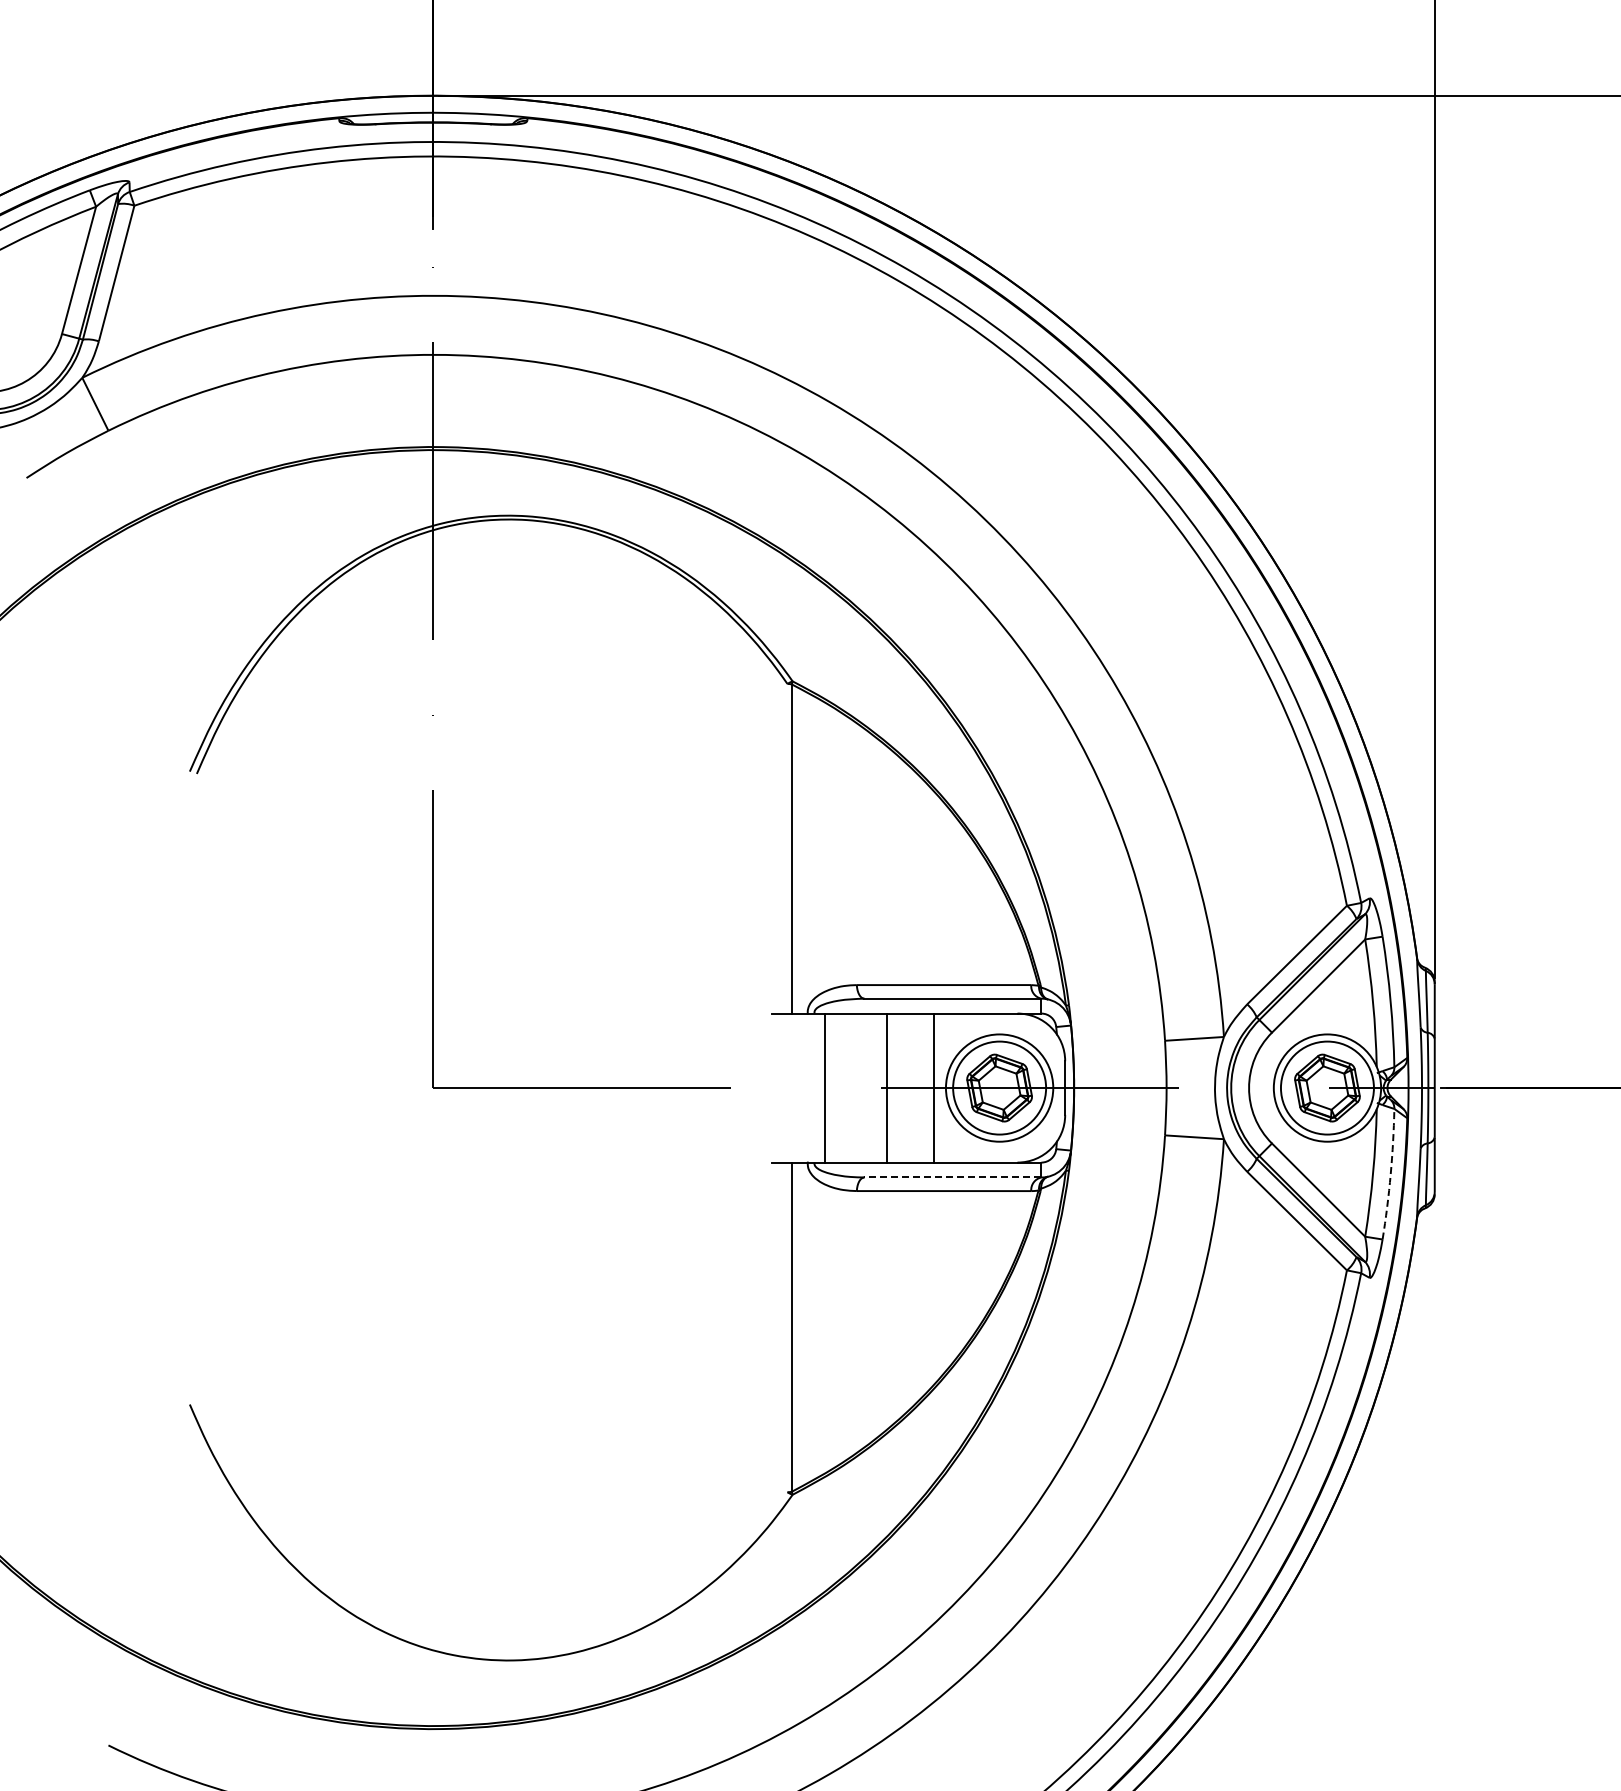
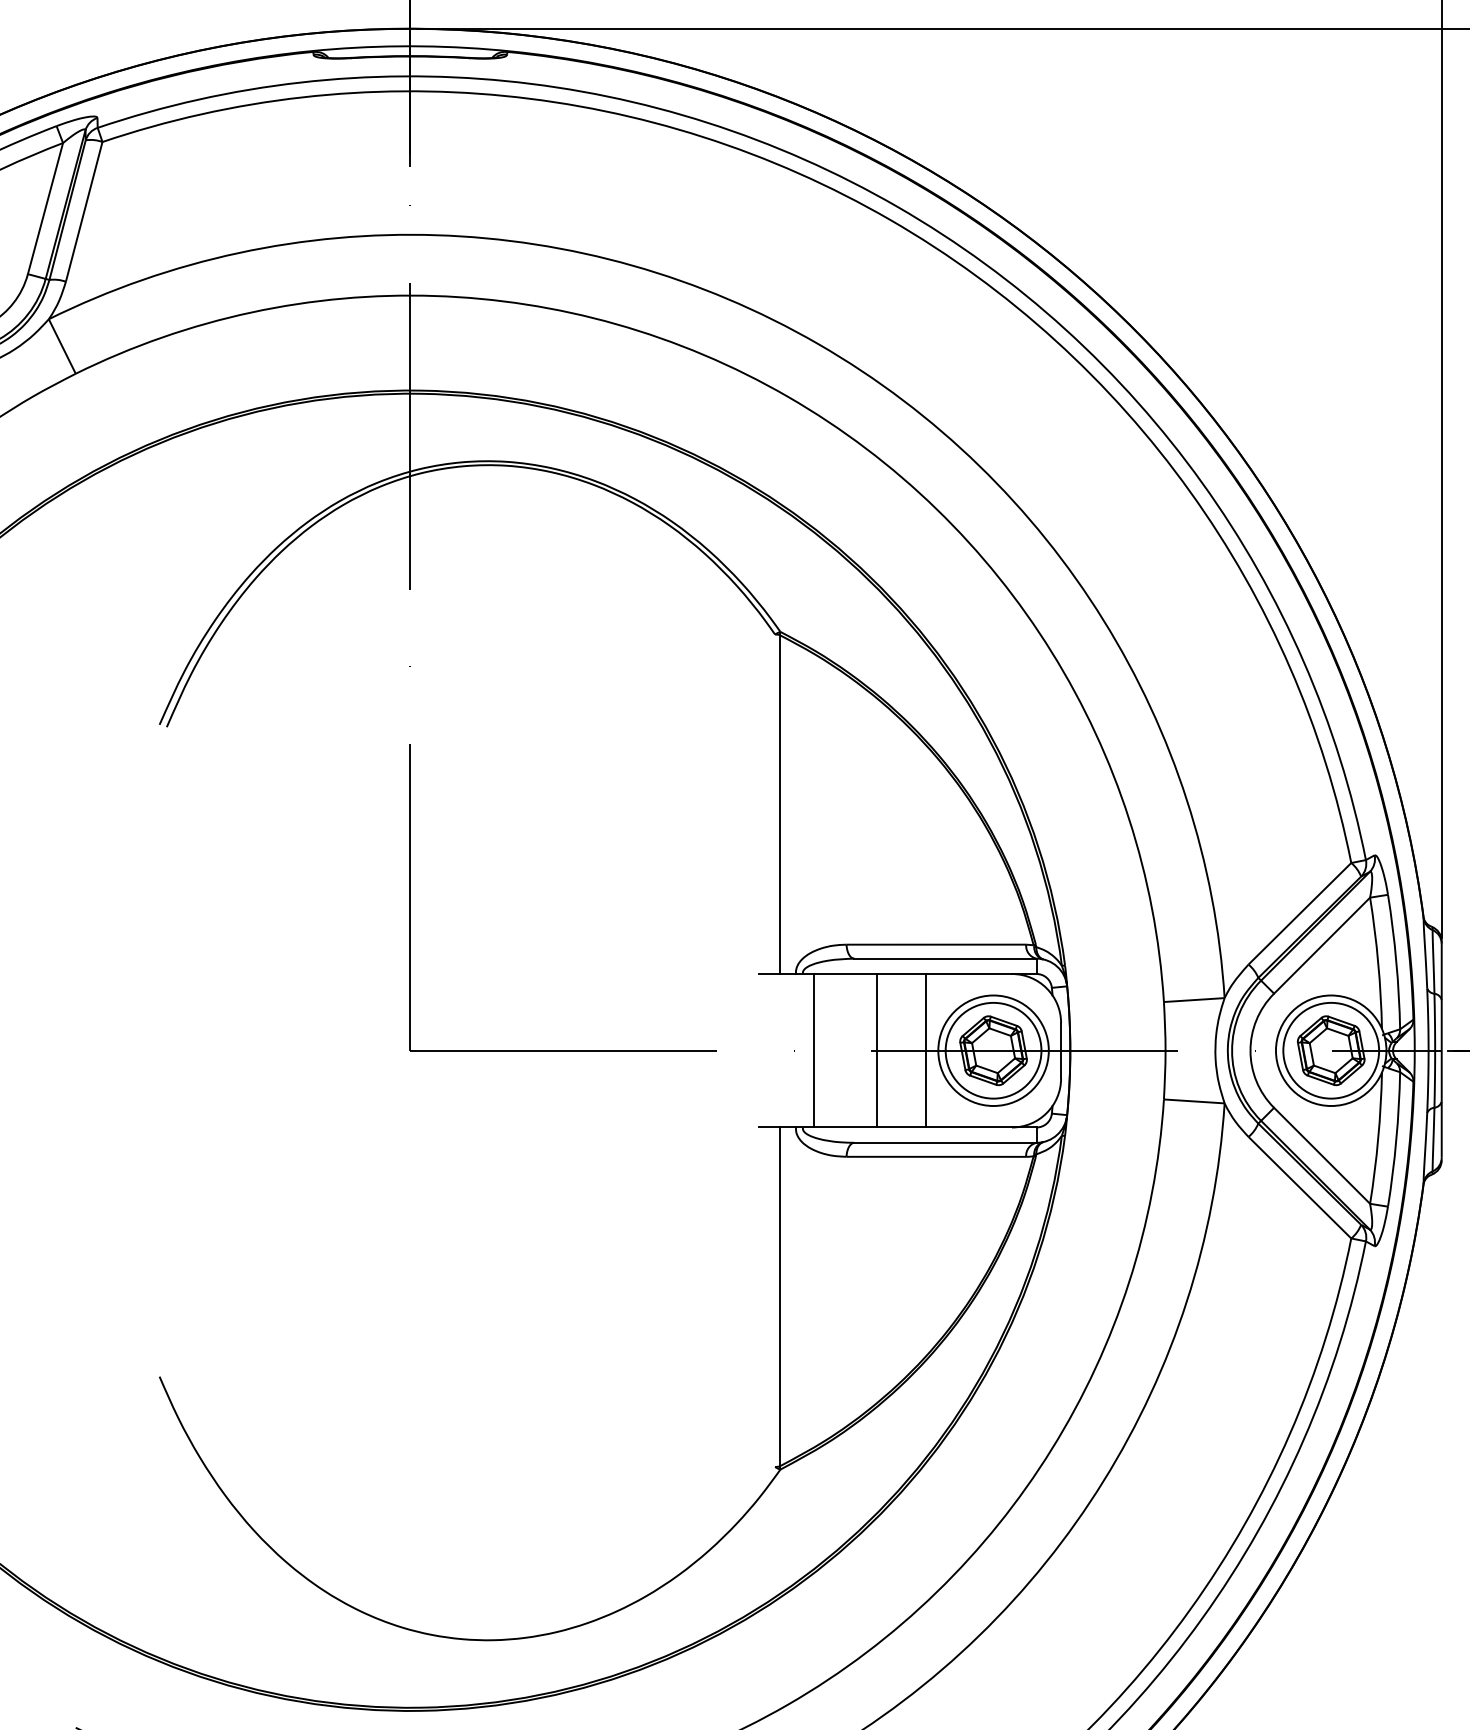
arc: (1390, 1174) -> (1396, 1139), dashed -> solid
line: (952, 1177) -> (945, 1142), dashed -> solid

